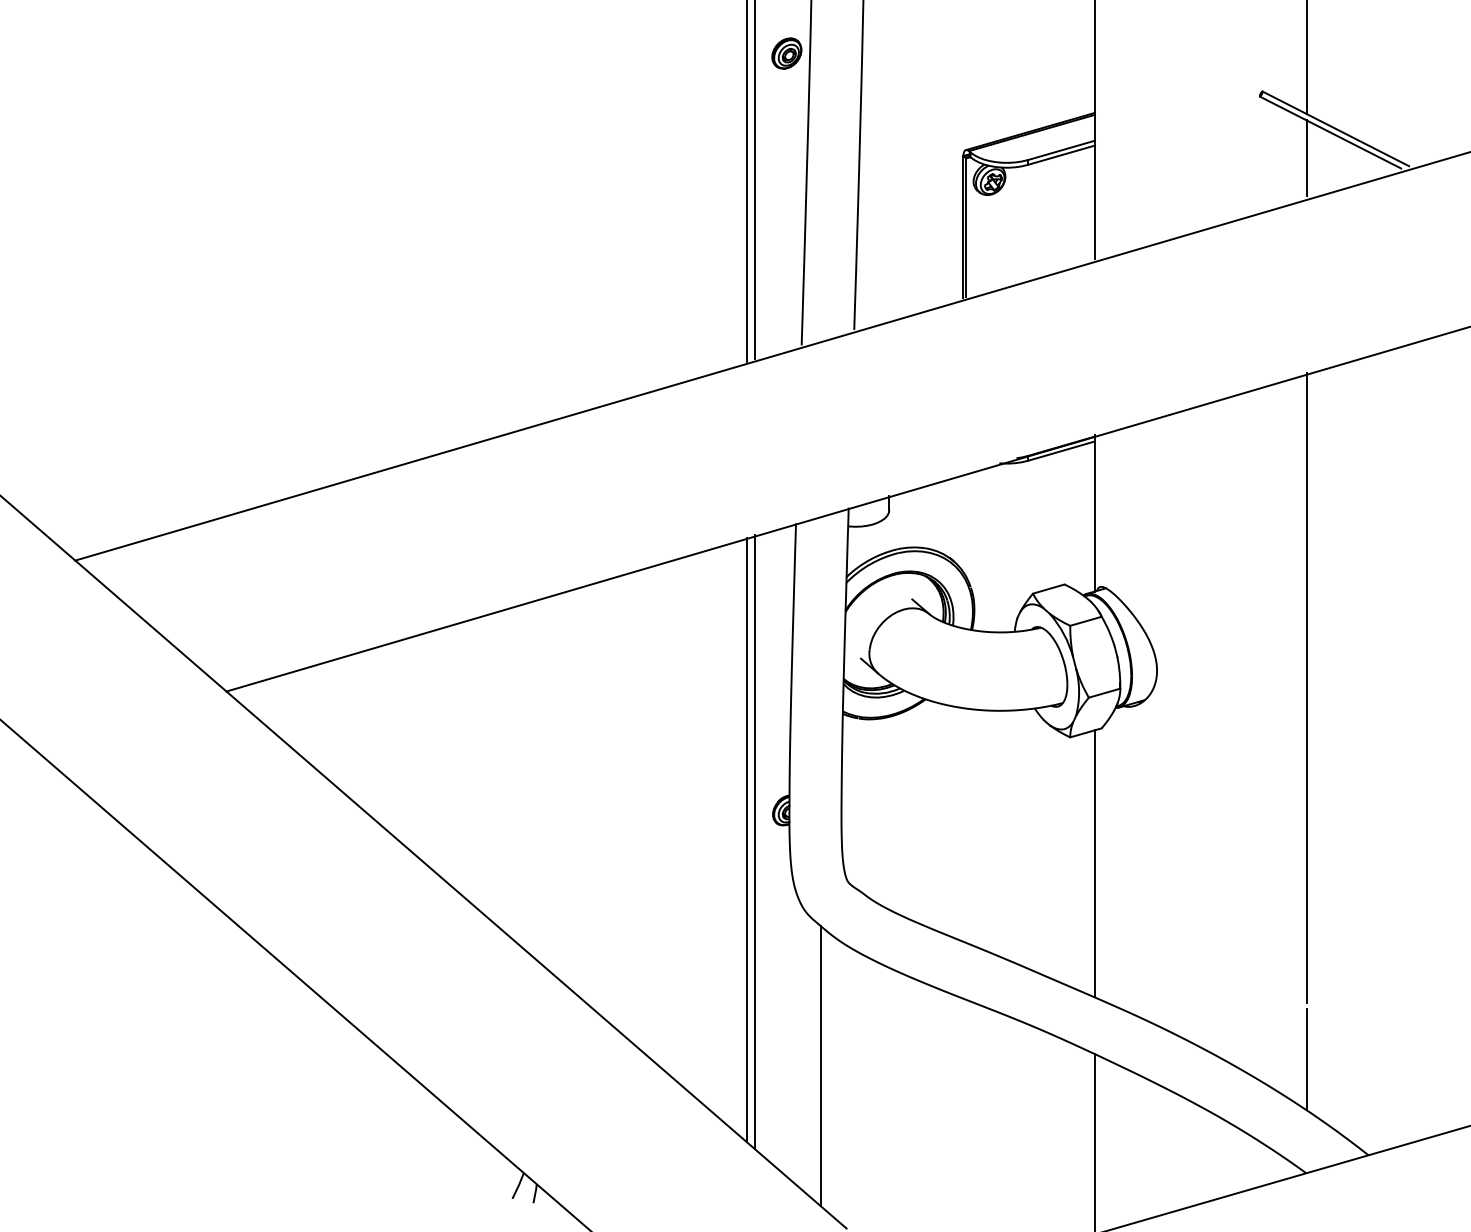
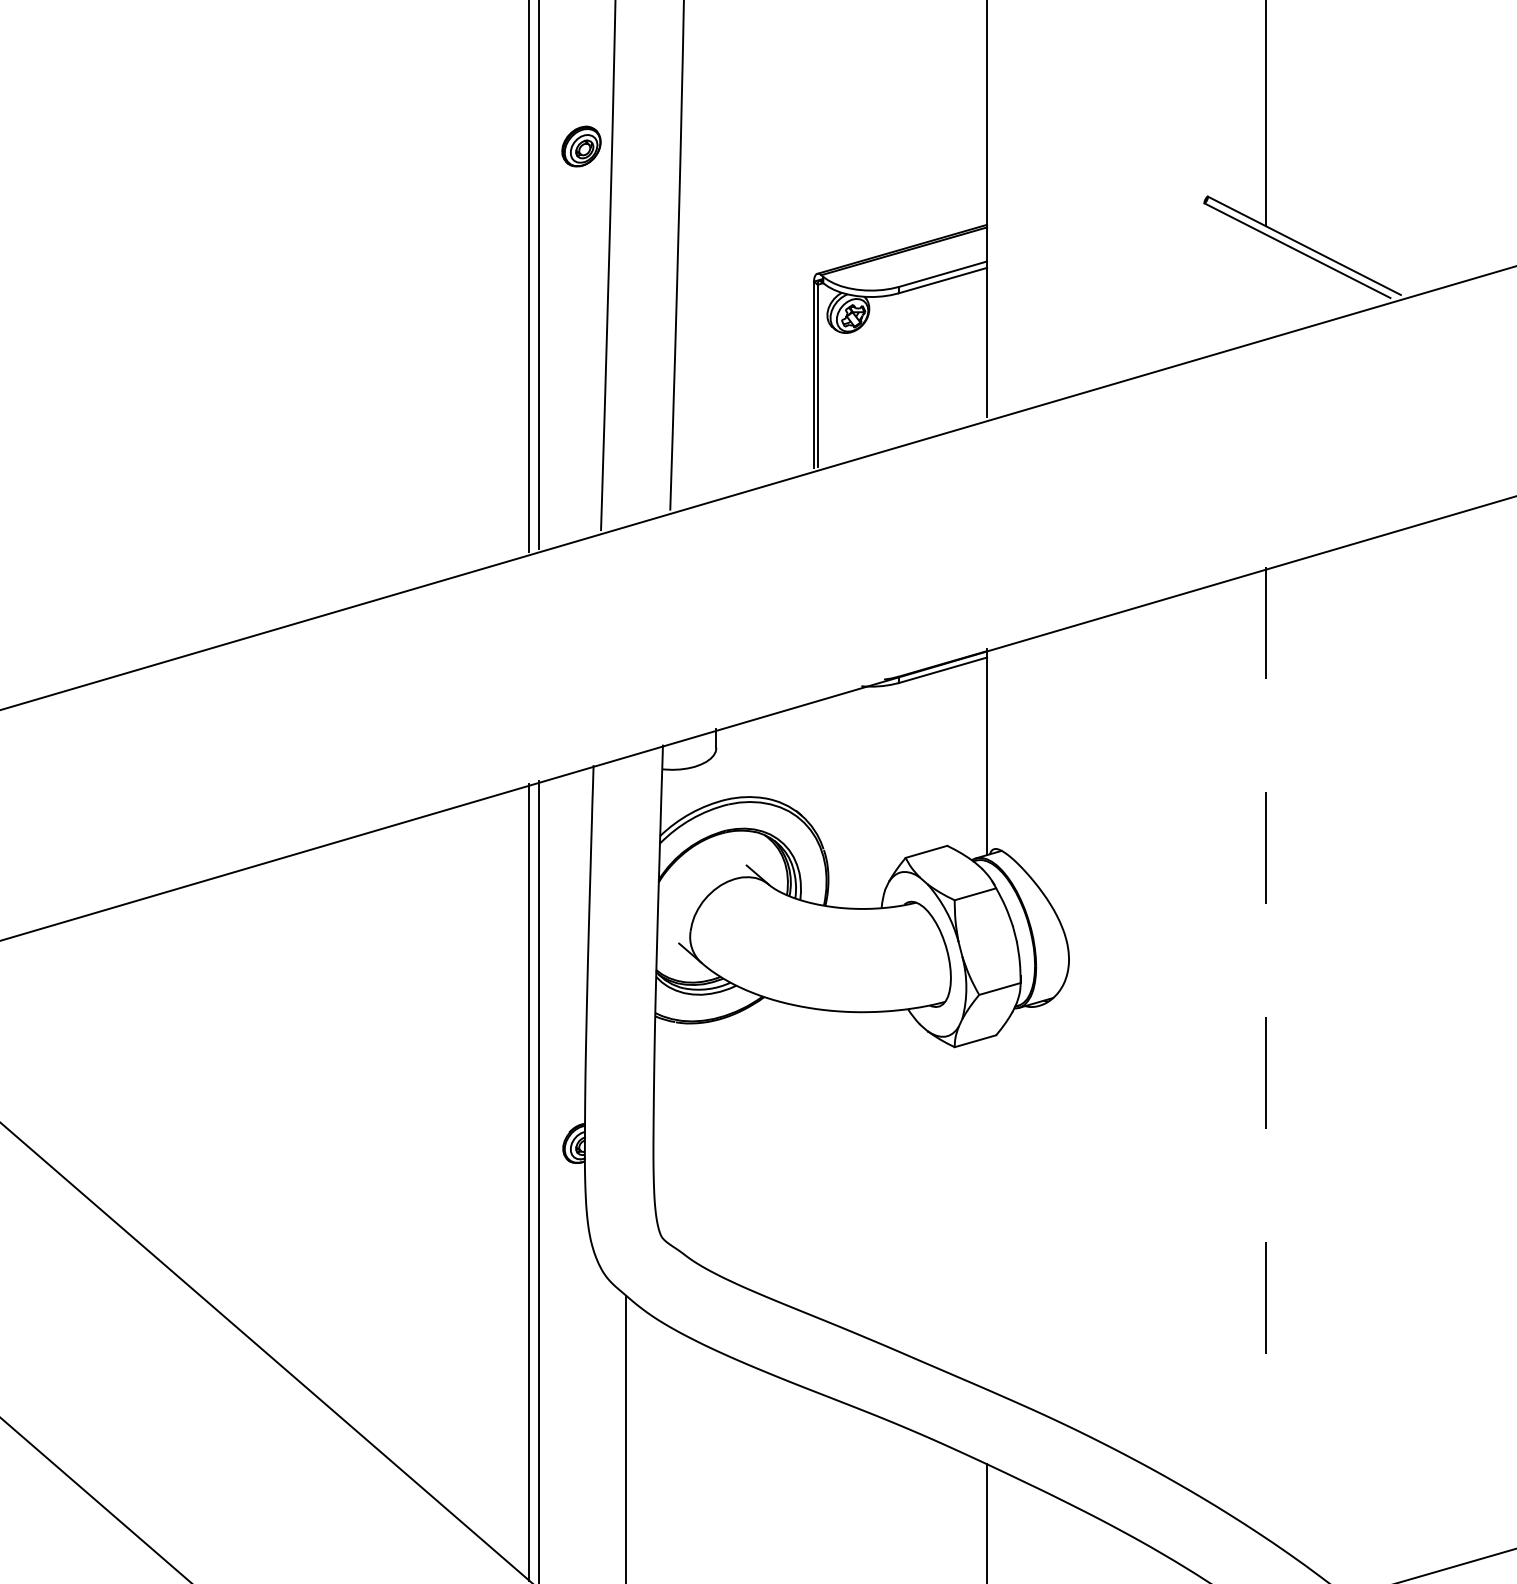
line: (1306, 158) -> (1265, 284), removed
line: (1306, 688) -> (1265, 982), solid -> dashed
line: (1094, 863) -> (986, 1213), removed
line: (1306, 1059) -> (1265, 1471), removed

